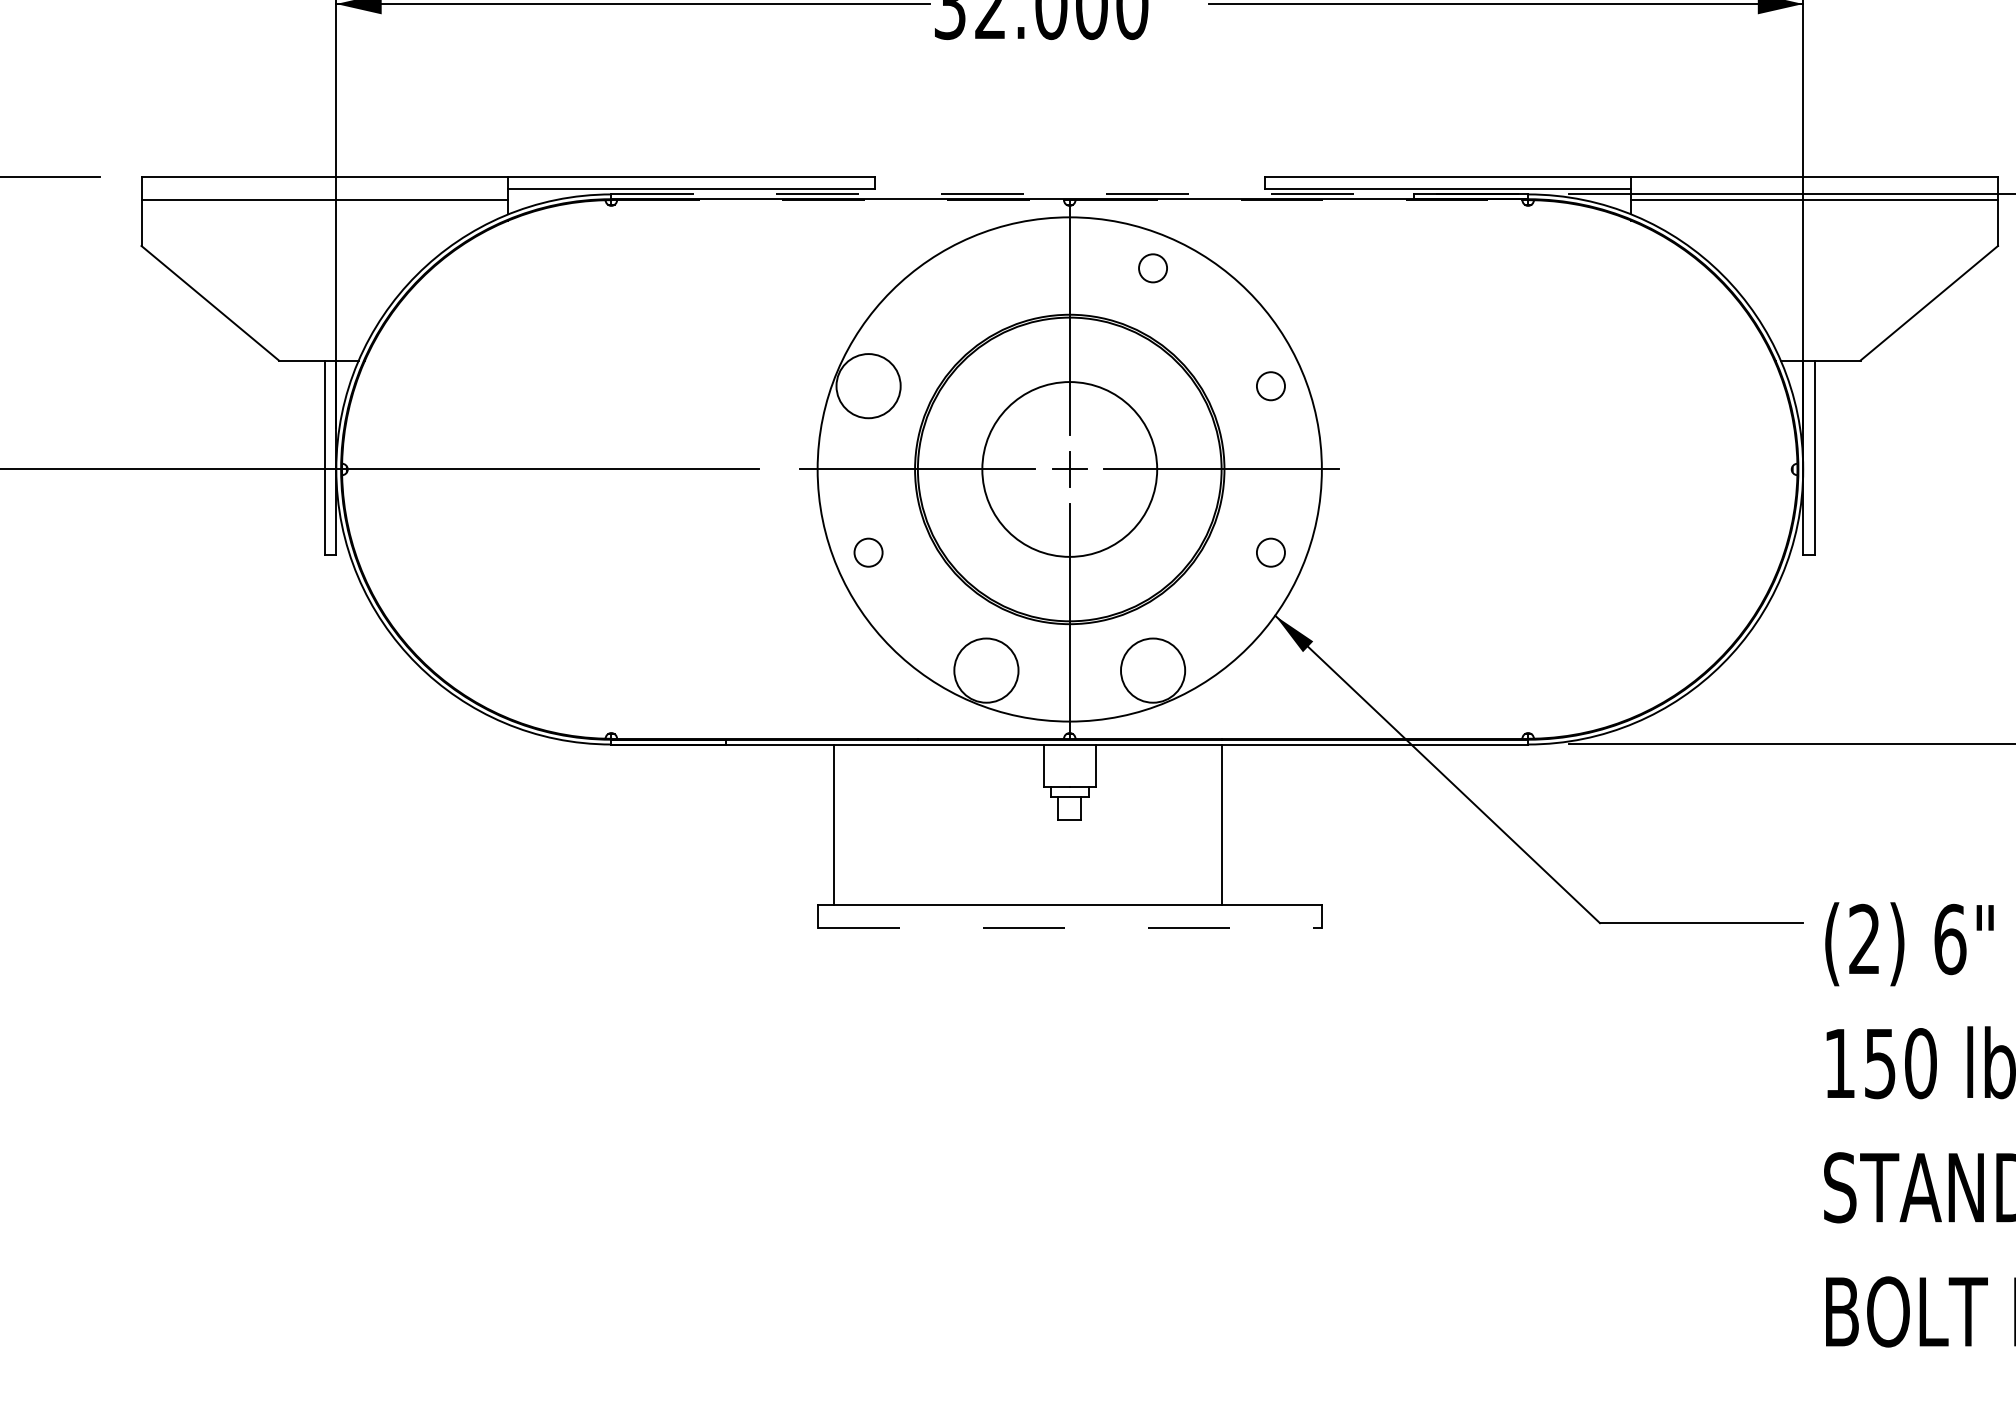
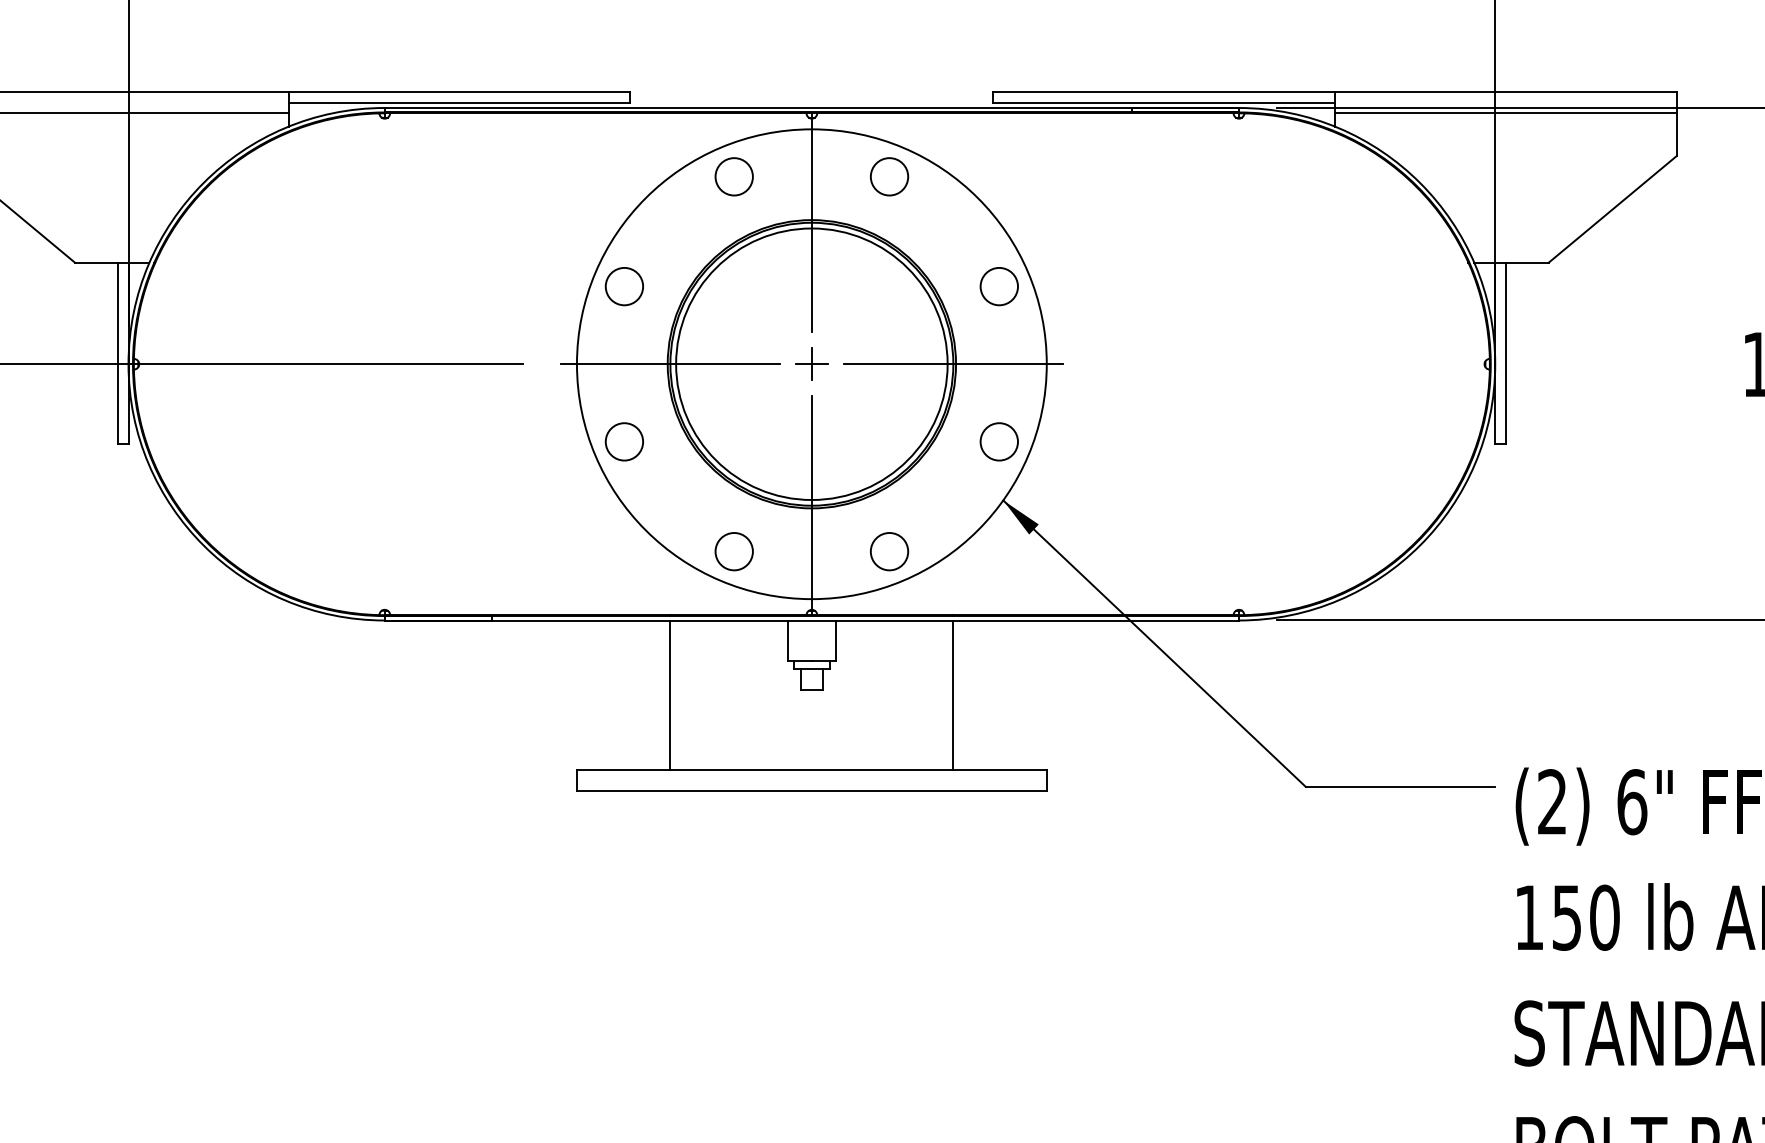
line: (1070, 194) -> (812, 108), dashed -> solid
line: (841, 200) -> (599, 113), dashed -> solid
line: (1299, 200) -> (1025, 113), dashed -> solid
circle: (986, 268) -> (734, 177), added
circle: (1152, 268) -> (888, 177), size x1.43
circle: (868, 386) -> (624, 286), size x0.62
circle: (1270, 386) -> (998, 286), size x1.43
circle: (1069, 469) -> (811, 364), size x1.67
circle: (868, 552) -> (624, 441), size x1.43
circle: (1270, 552) -> (998, 441), size x1.43
circle: (986, 670) -> (734, 551), size x0.62
circle: (1153, 670) -> (889, 551), size x0.62
line: (833, 824) -> (670, 695), moved
line: (1070, 927) -> (812, 790), dashed -> solid

